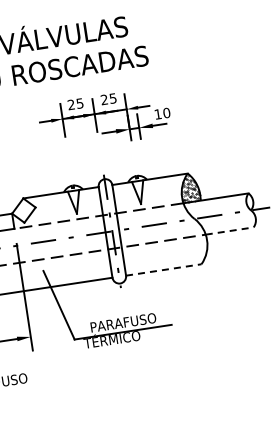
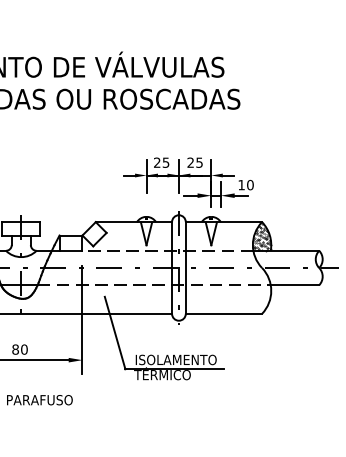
part: (105, 119) -> (188, 182), moved
line: (230, 231) -> (295, 285), dashed -> solid
line: (164, 269) -> (224, 313), dashed -> solid
text: (122, 322) -> (175, 359), PARAFUSO -> ISOLAMENTO

